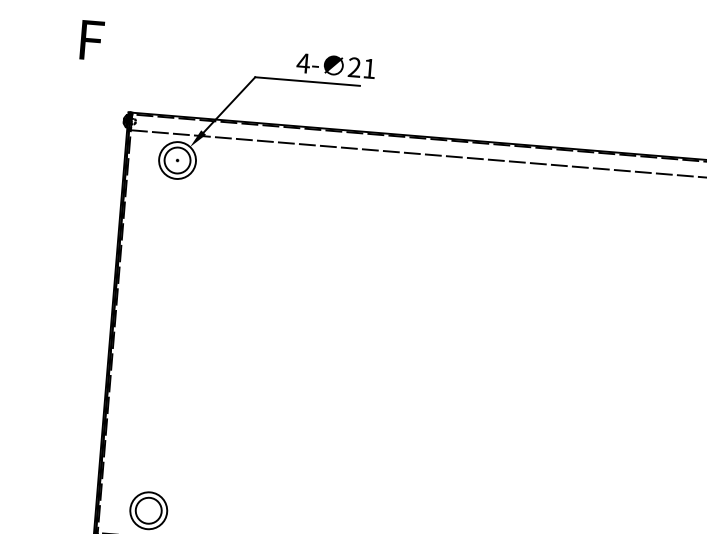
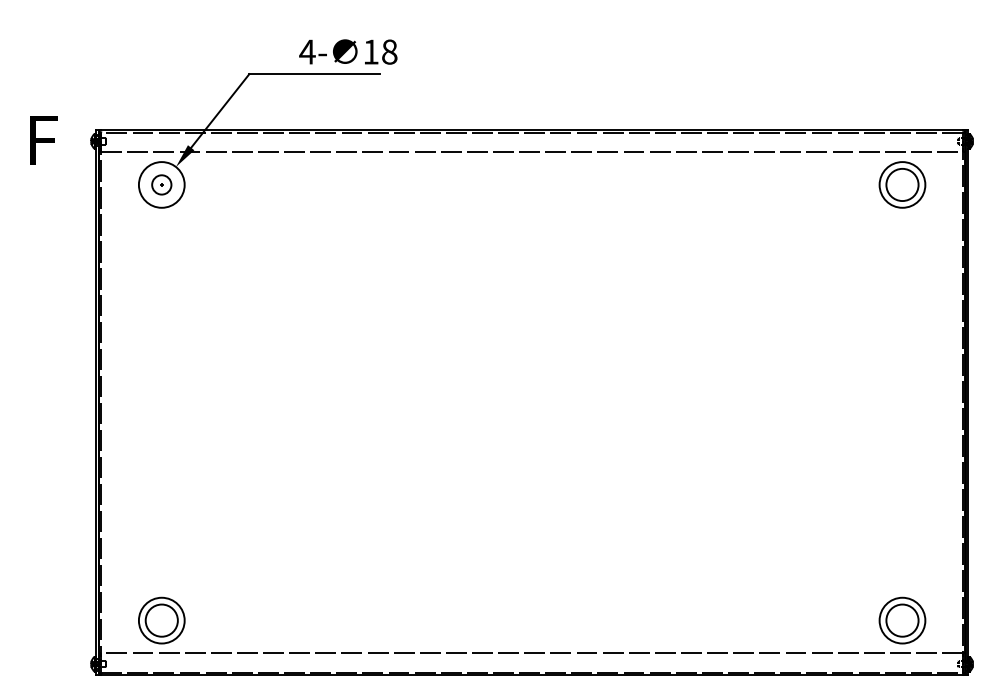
text: (91, 40) -> (43, 140), moved
text: (362, 67) -> (380, 51), 21 -> 18
circle: (177, 160) -> (161, 184), size x0.6

